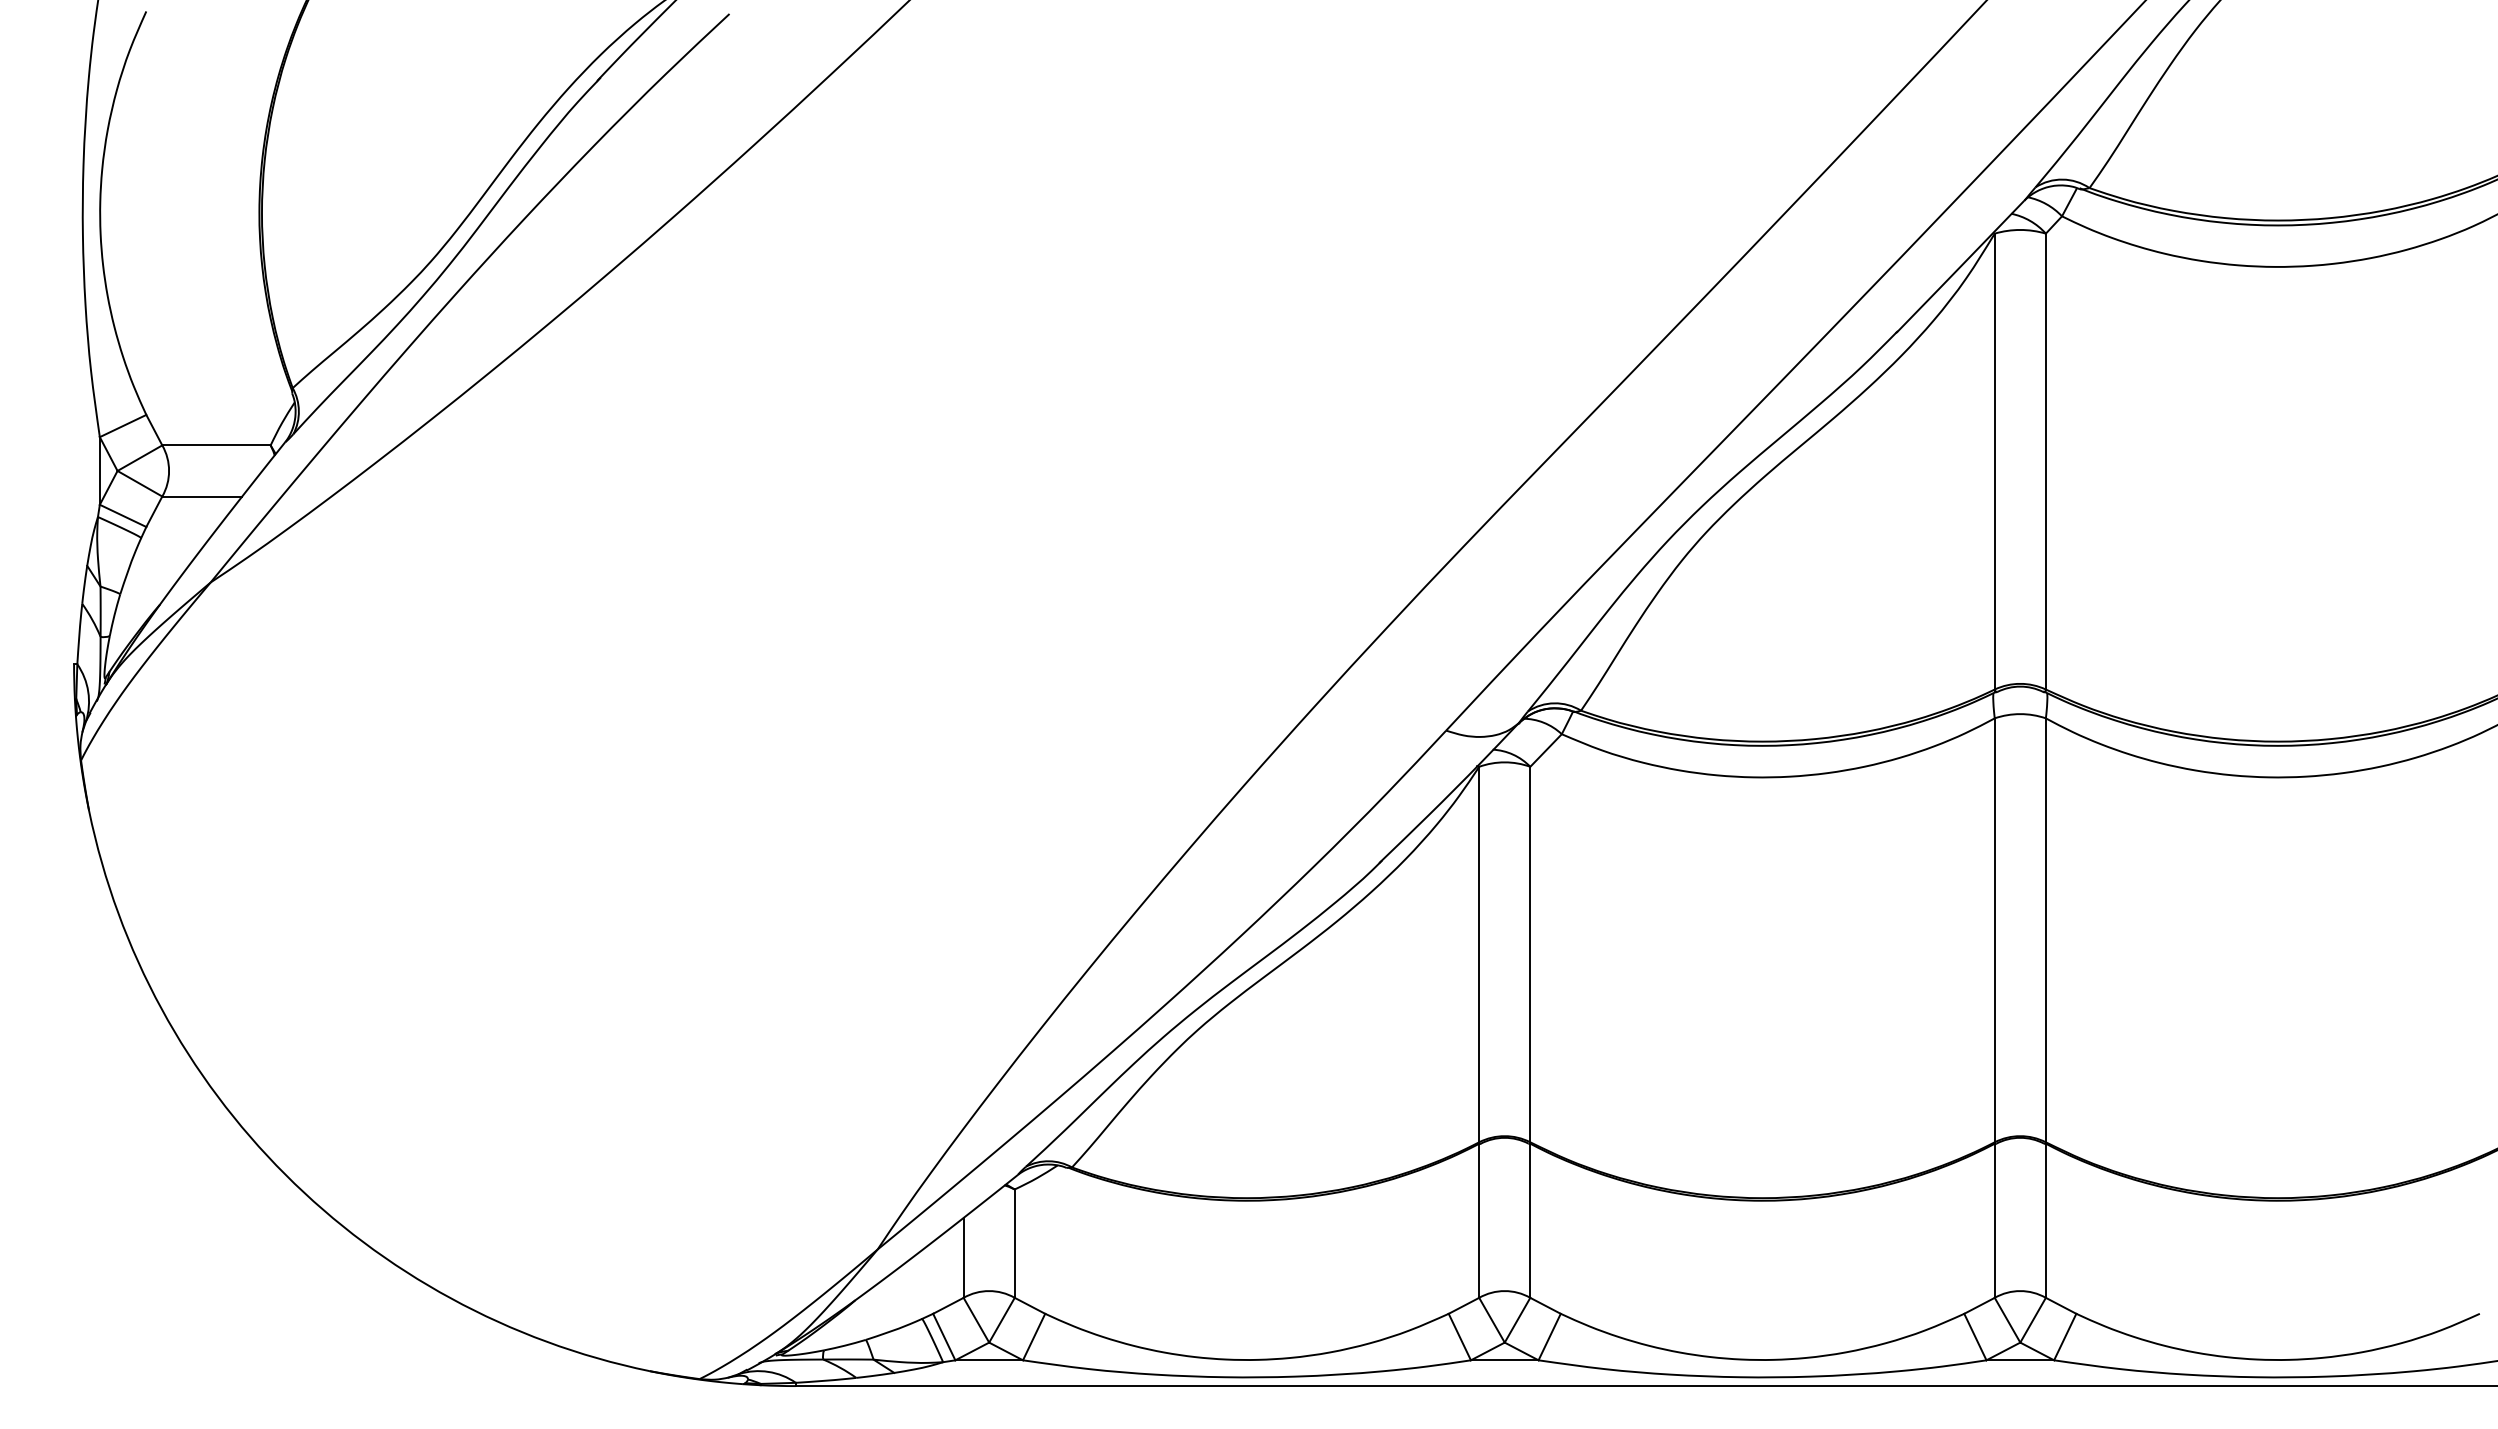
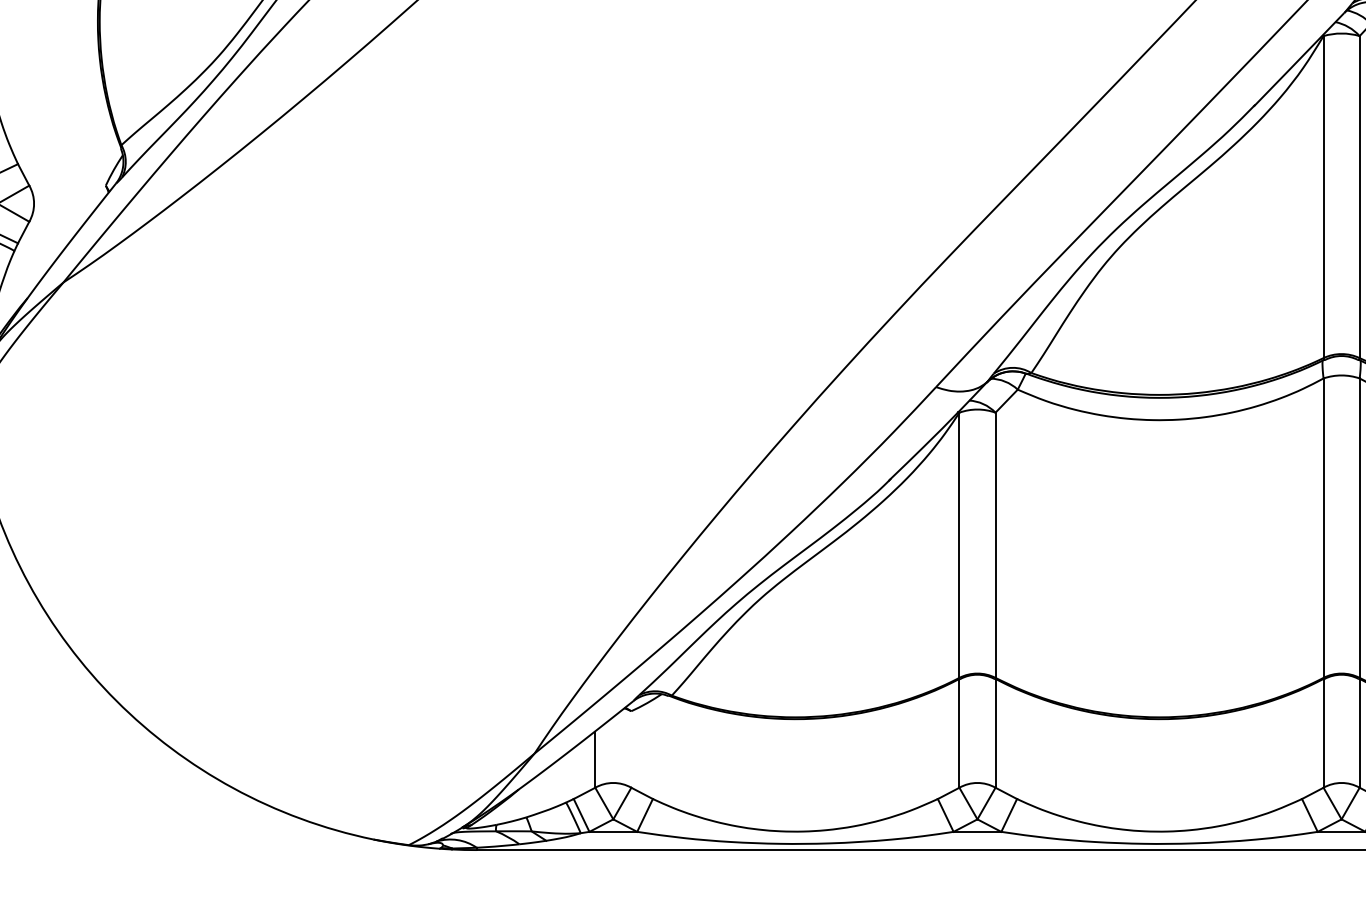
line: (216, 445) -> (67, 185), removed
line: (201, 496) -> (56, 221), removed
line: (1014, 1243) -> (631, 749), removed

